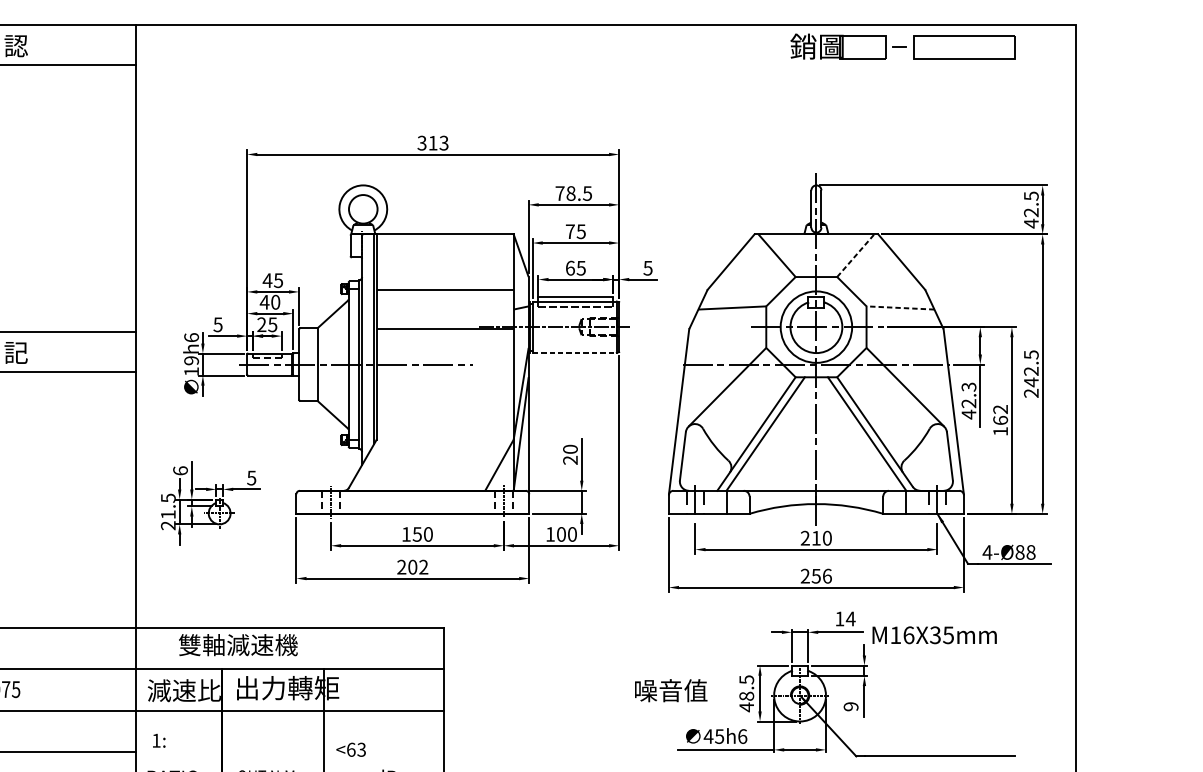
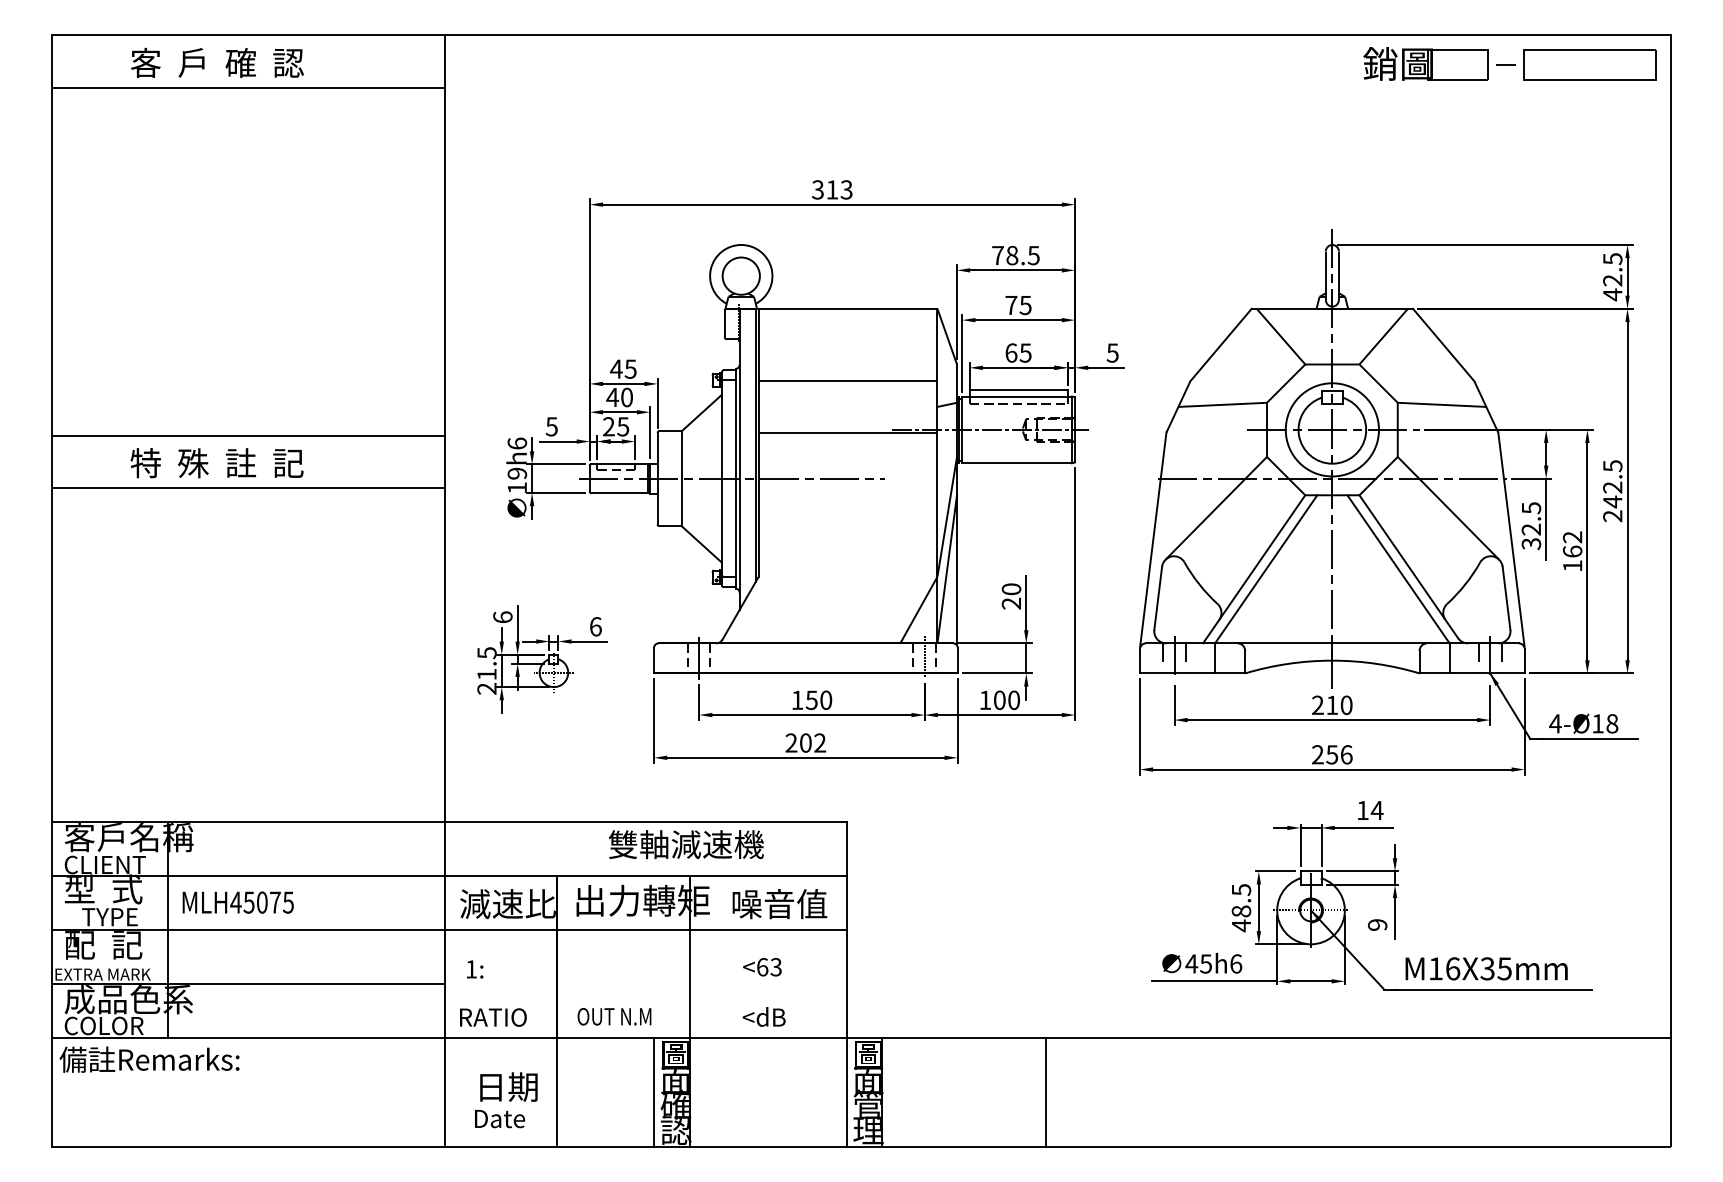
part: (902, 46) -> (1509, 63), moved
line: (855, 255) -> (1383, 336), dashed -> solid
line: (900, 307) -> (1441, 404), dashed -> solid
line: (575, 352) -> (1017, 463), dashed -> solid
text: (969, 401) -> (1531, 526), 42.3 -> 32.5
text: (251, 477) -> (595, 626), 5 -> 6
text: (1019, 552) -> (1597, 723), 4-Ø88 -> 4-Ø18
text: (934, 635) -> (1486, 968), moved
text: (237, 645) -> (685, 844), moved
text: (670, 690) -> (779, 904), moved
text: (351, 750) -> (762, 967), moved

